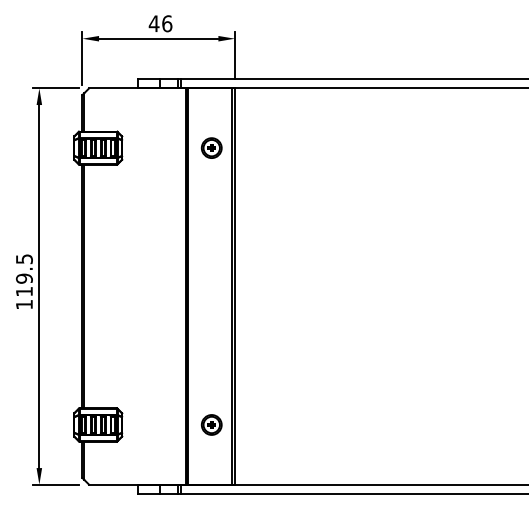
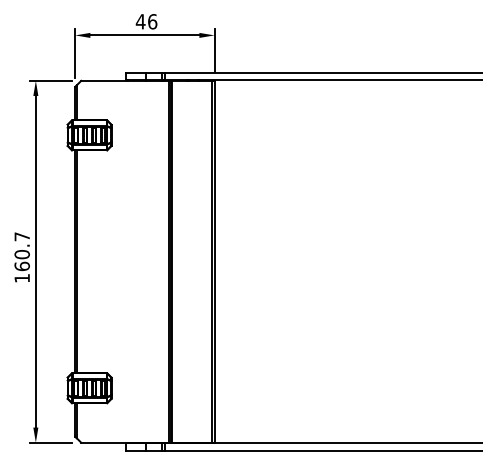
part: (211, 147) -> (193, 134), removed
text: (23, 275) -> (21, 251), 119.5 -> 160.7
part: (211, 424) -> (193, 387), removed

